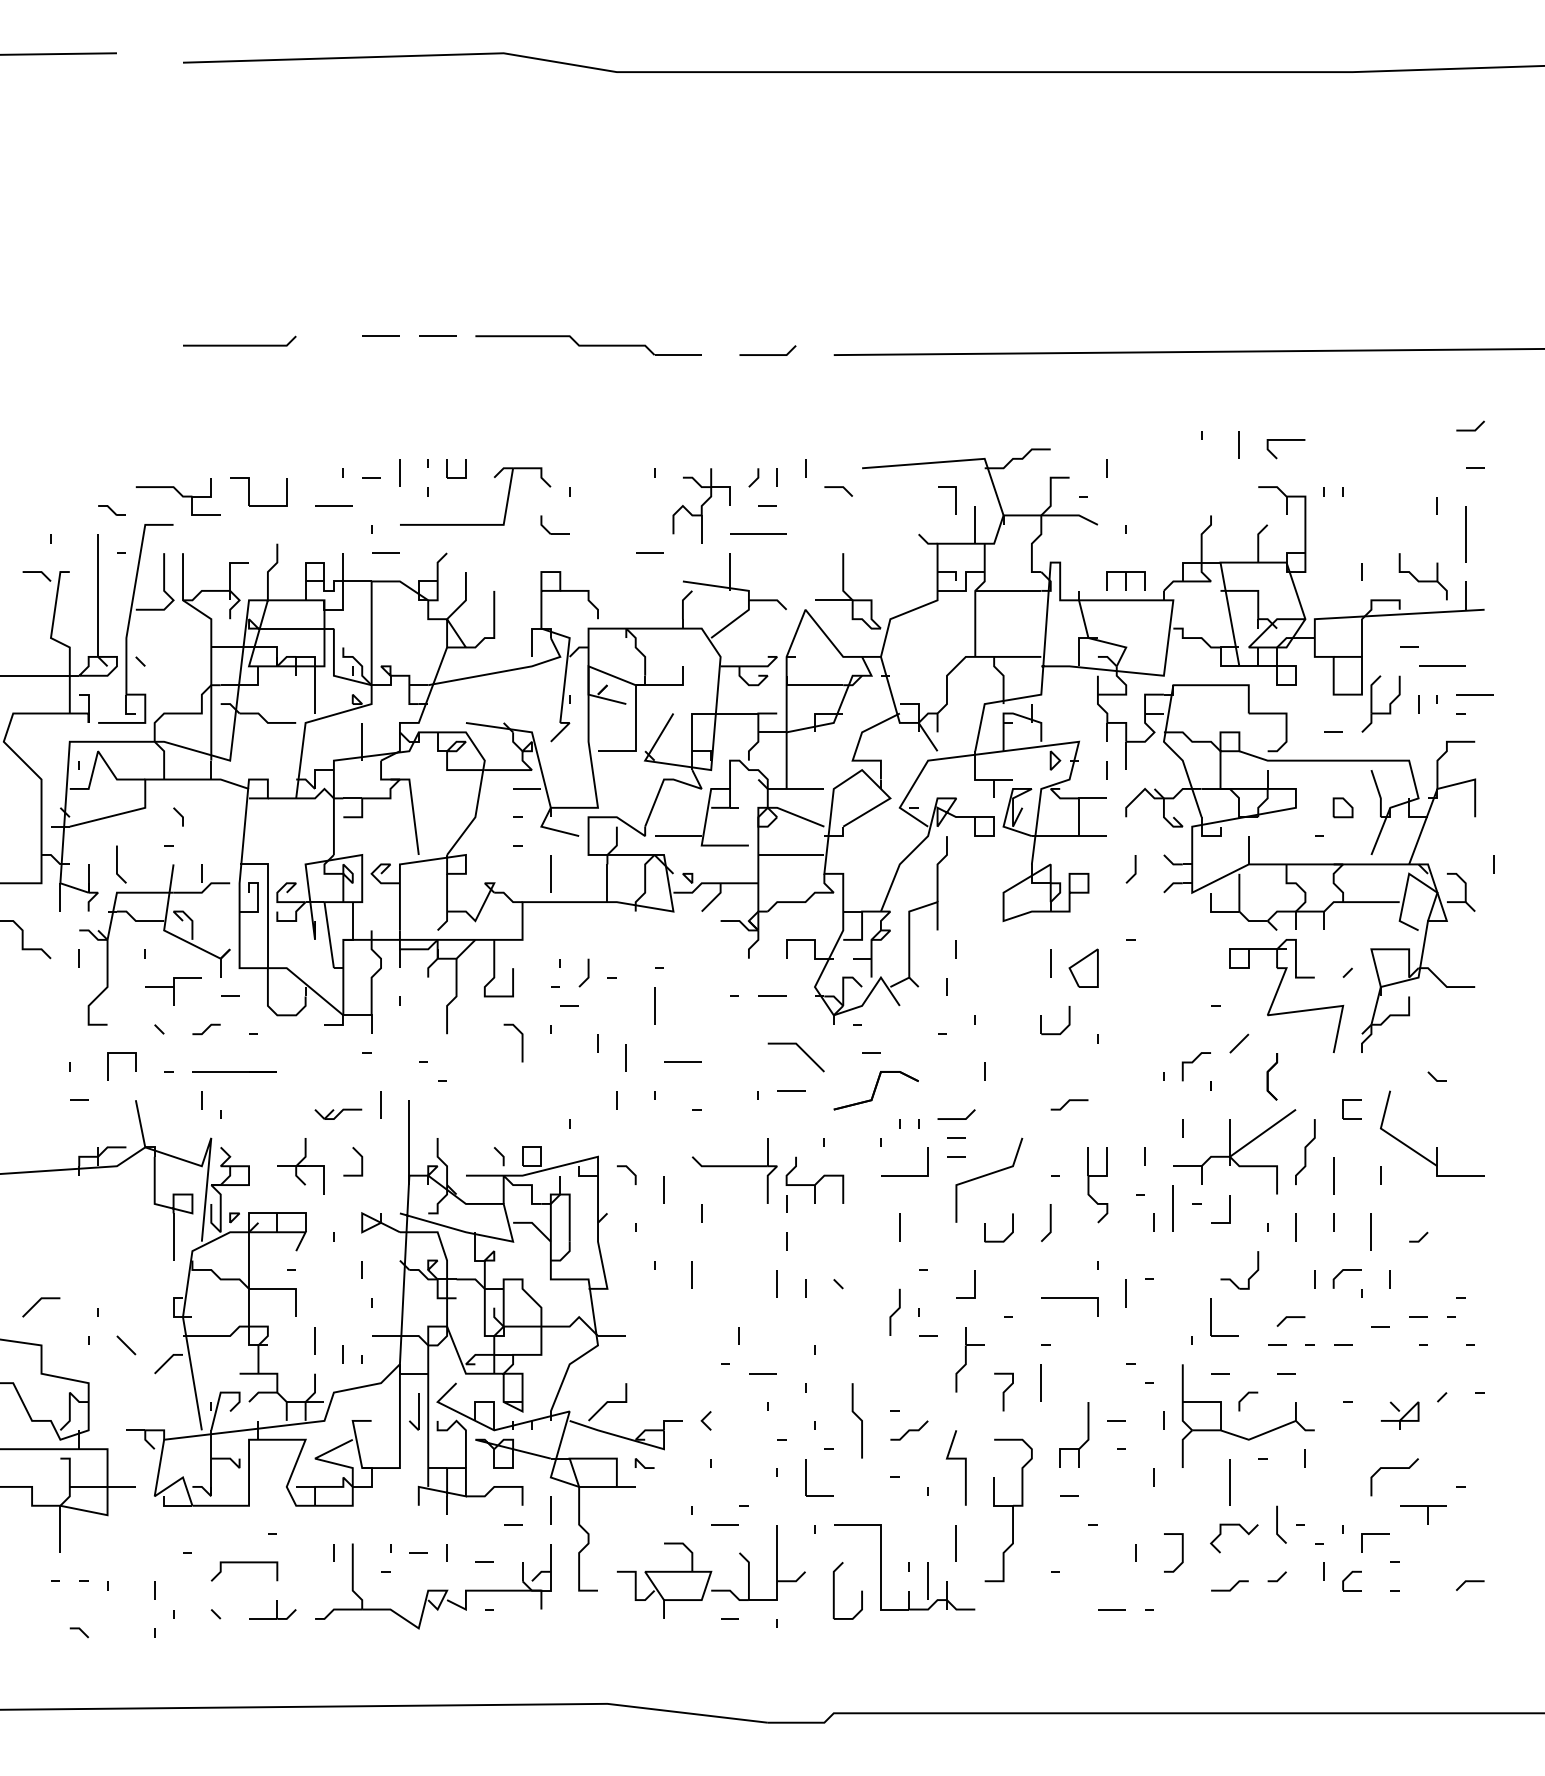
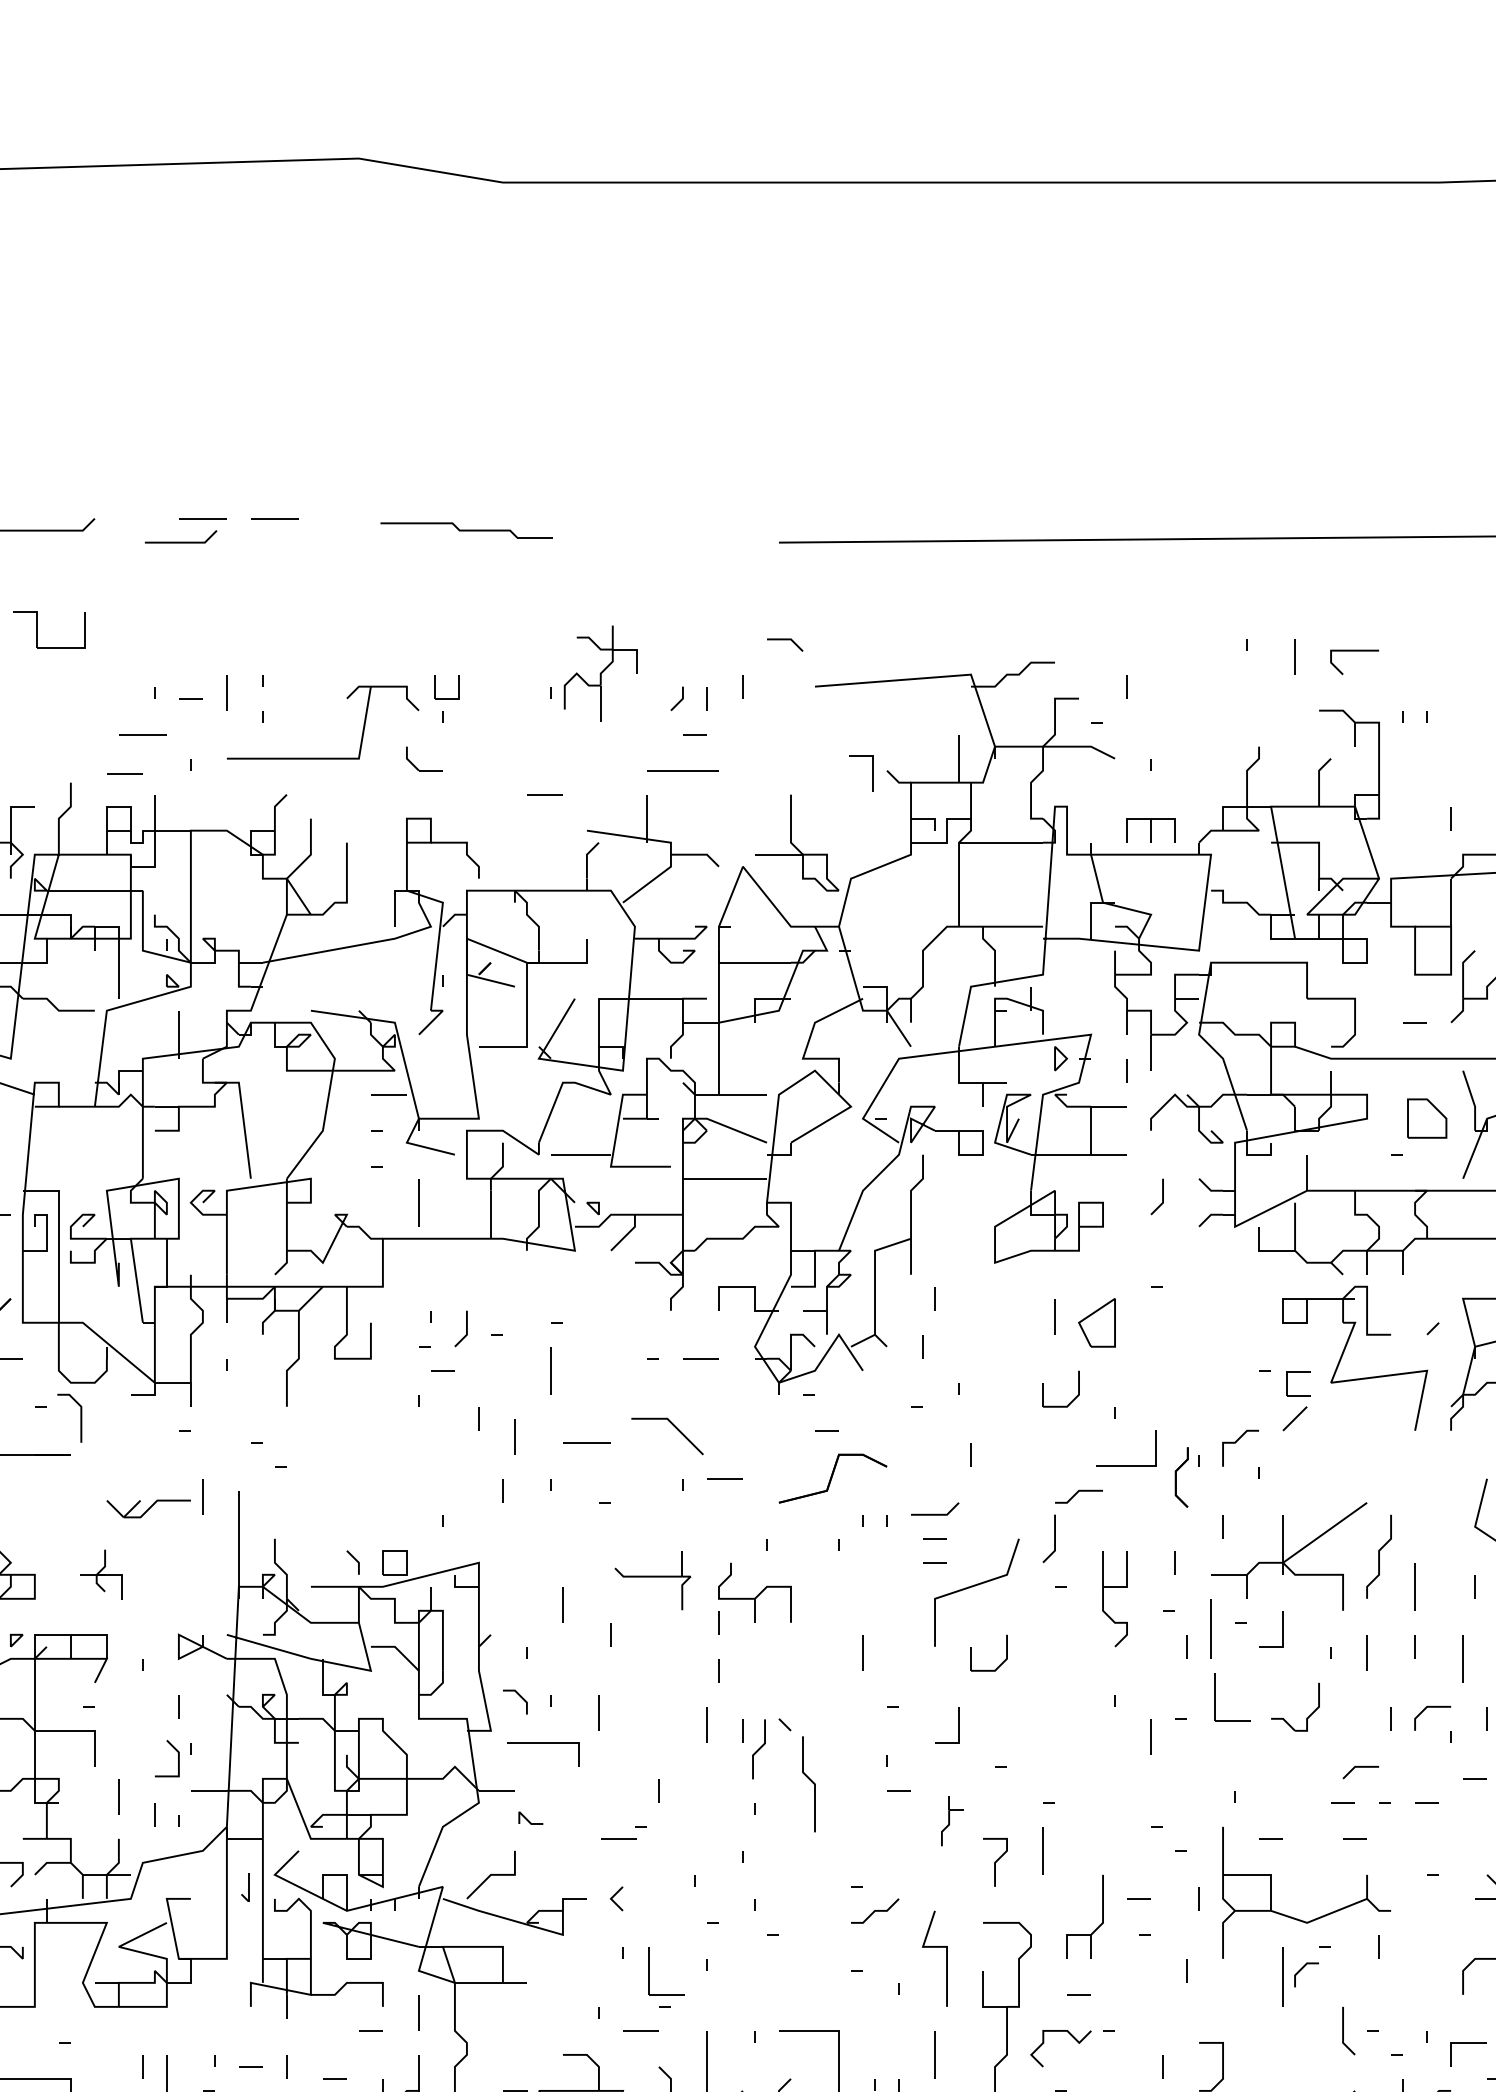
part: (588, 345) -> (466, 530), size x0.6
line: (767, 354) -> (180, 541), moved
part: (447, 468) -> (435, 686), moved
line: (838, 487) -> (784, 639), moved
part: (249, 491) -> (38, 629), moved
line: (955, 500) -> (871, 773), moved
part: (701, 505) -> (600, 672), moved
line: (385, 552) -> (124, 773), moved
part: (1342, 807) -> (1426, 1118), size x1.6
line: (521, 1042) -> (80, 1417), moved
line: (801, 1050) -> (674, 1427), moved
part: (1272, 1076) -> (1181, 1477), moved
part: (1343, 1109) -> (1287, 1384), moved
part: (338, 1113) -> (148, 1507), size x1.4
line: (361, 1161) -> (177, 1758), moved
part: (300, 1166) -> (100, 1575), size x0.7
line: (629, 1170) -> (519, 1696), moved
part: (734, 1170) -> (652, 1580), size x0.7
line: (904, 1175) -> (1125, 1465), moved
line: (1049, 1222) -> (1053, 1538), moved
line: (1069, 1298) -> (543, 1743), moved
line: (894, 1311) -> (758, 1748), moved
part: (1211, 1317) -> (1215, 1697), moved
part: (969, 1359) -> (951, 1820), size x0.6
line: (762, 1373) -> (618, 1838), moved
line: (1245, 1397) -> (1302, 1969), moved
part: (414, 1411) -> (245, 1886), size x0.6
line: (858, 1418) -> (810, 1781), moved
line: (642, 1464) -> (527, 1819), moved
part: (806, 1477) -> (650, 1970), moved
curve: (1242, 1529) -> (1071, 2037), moved

